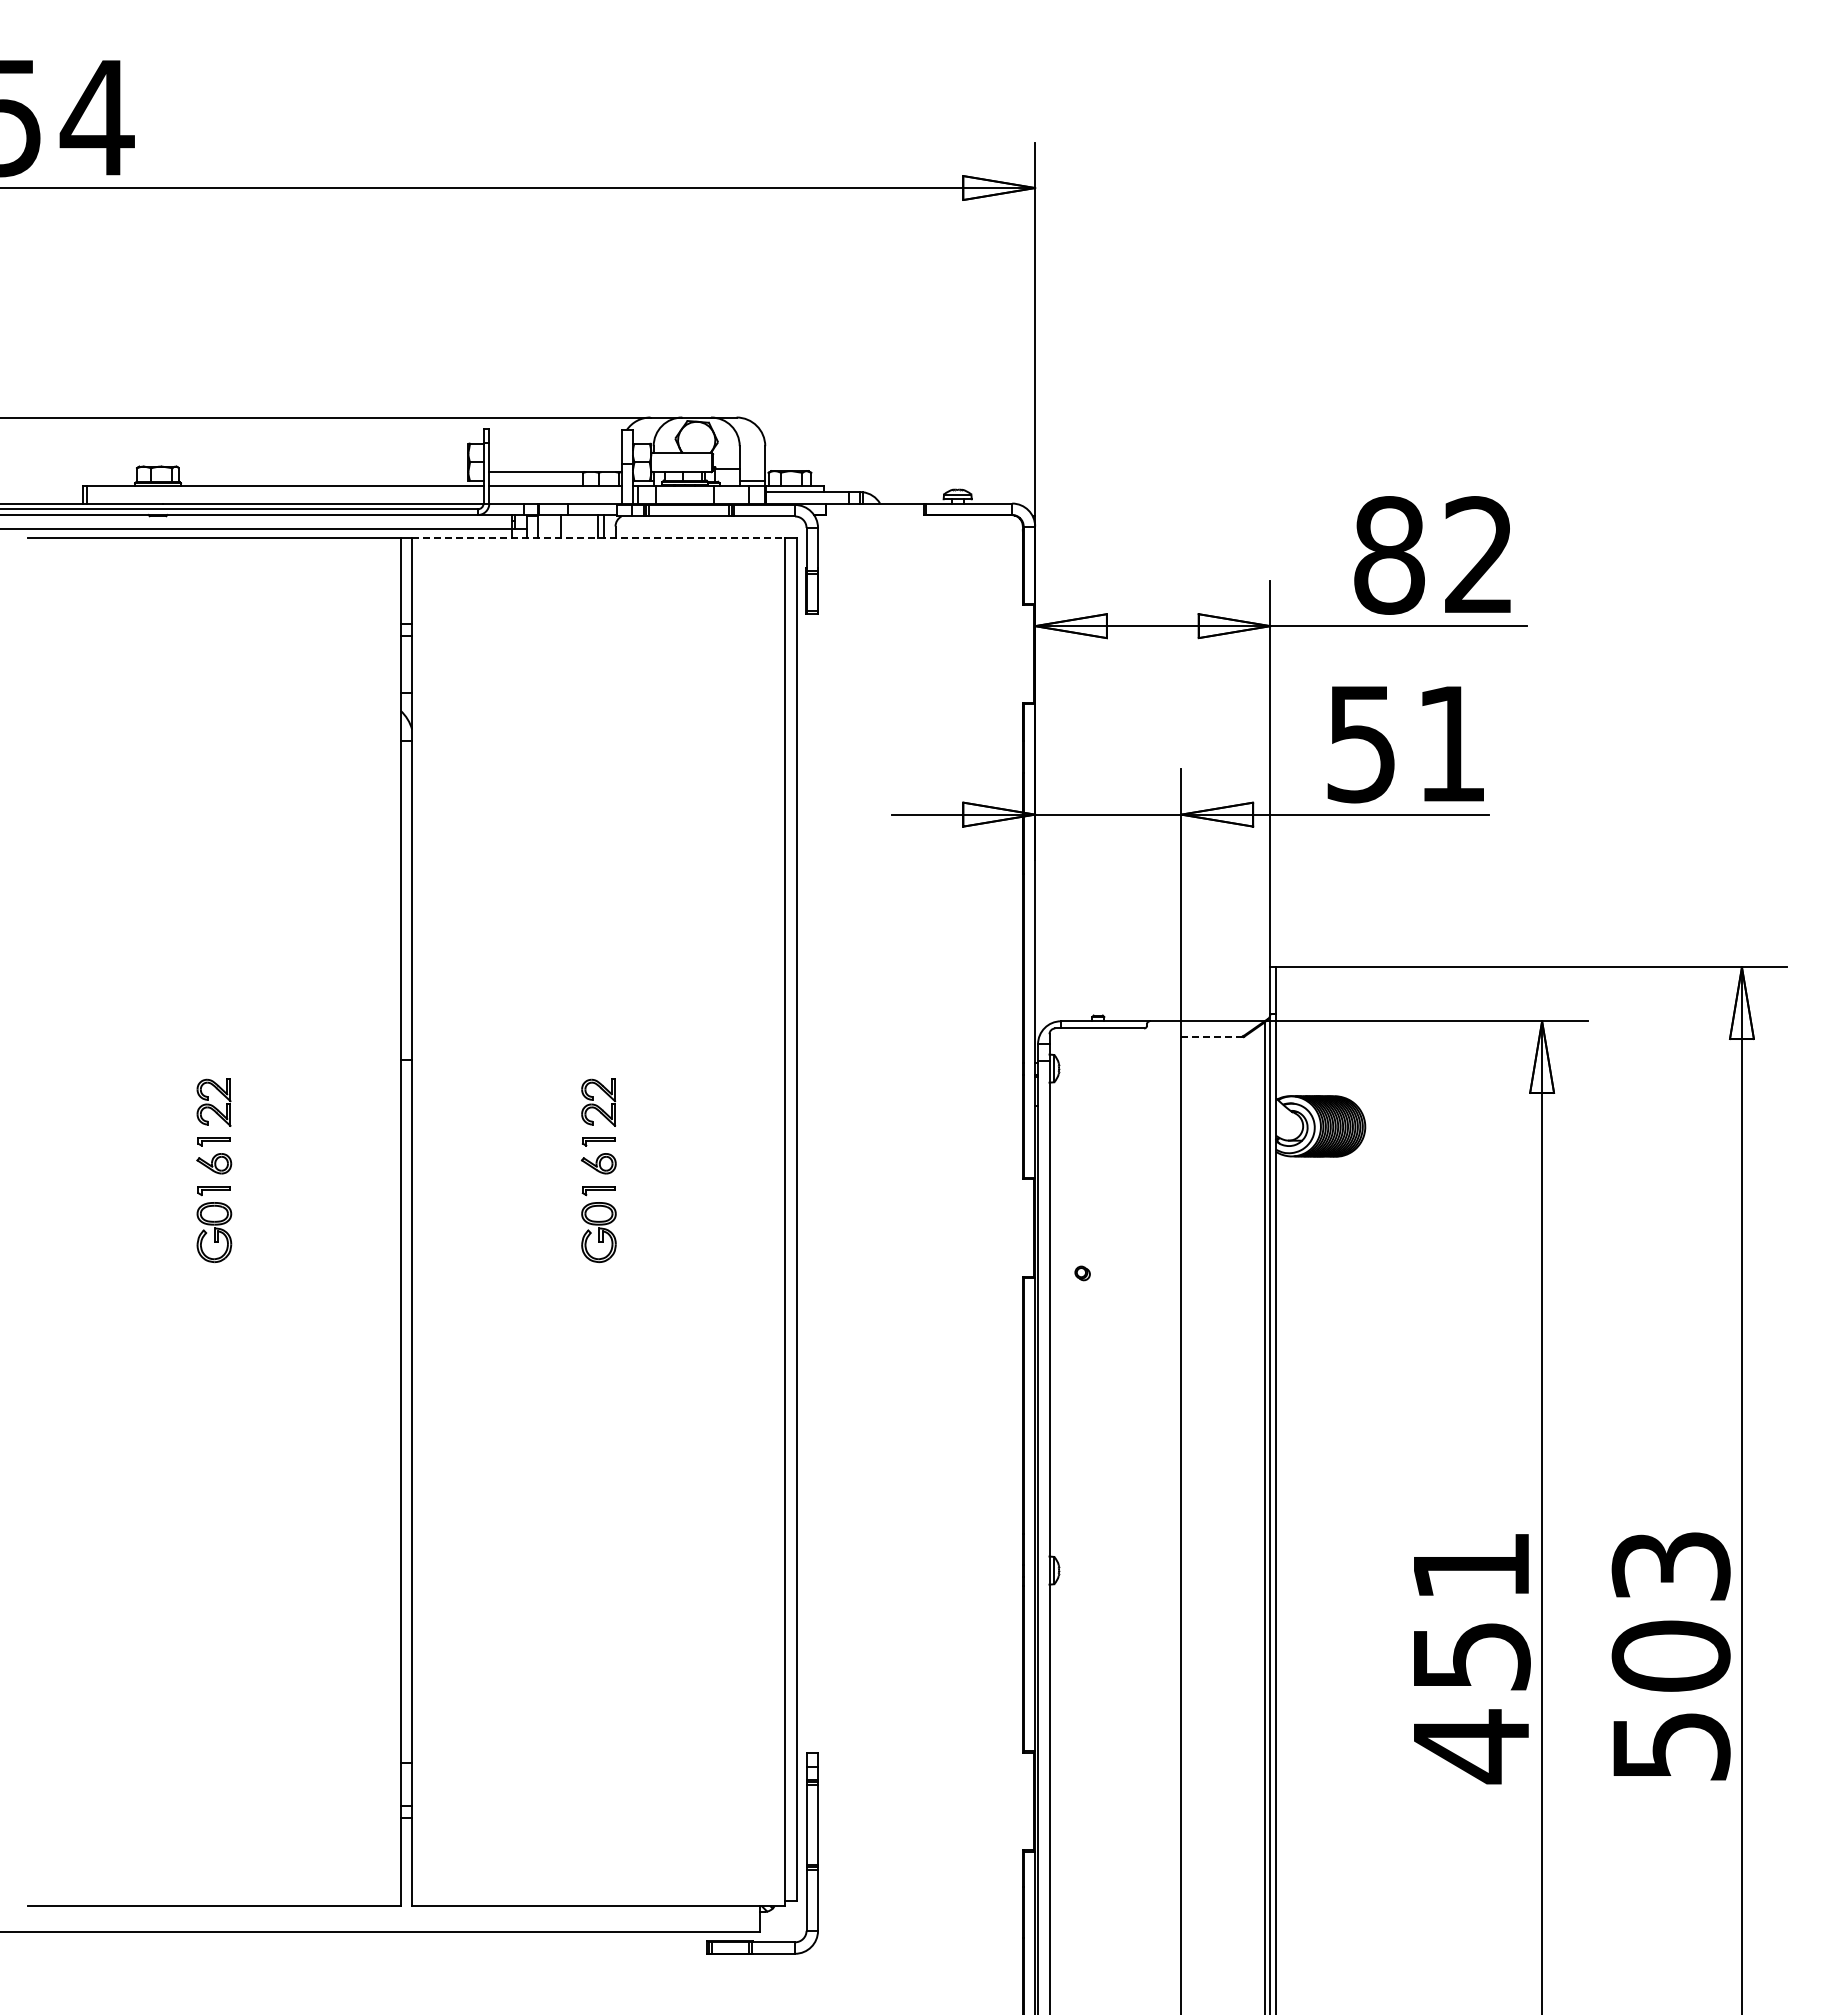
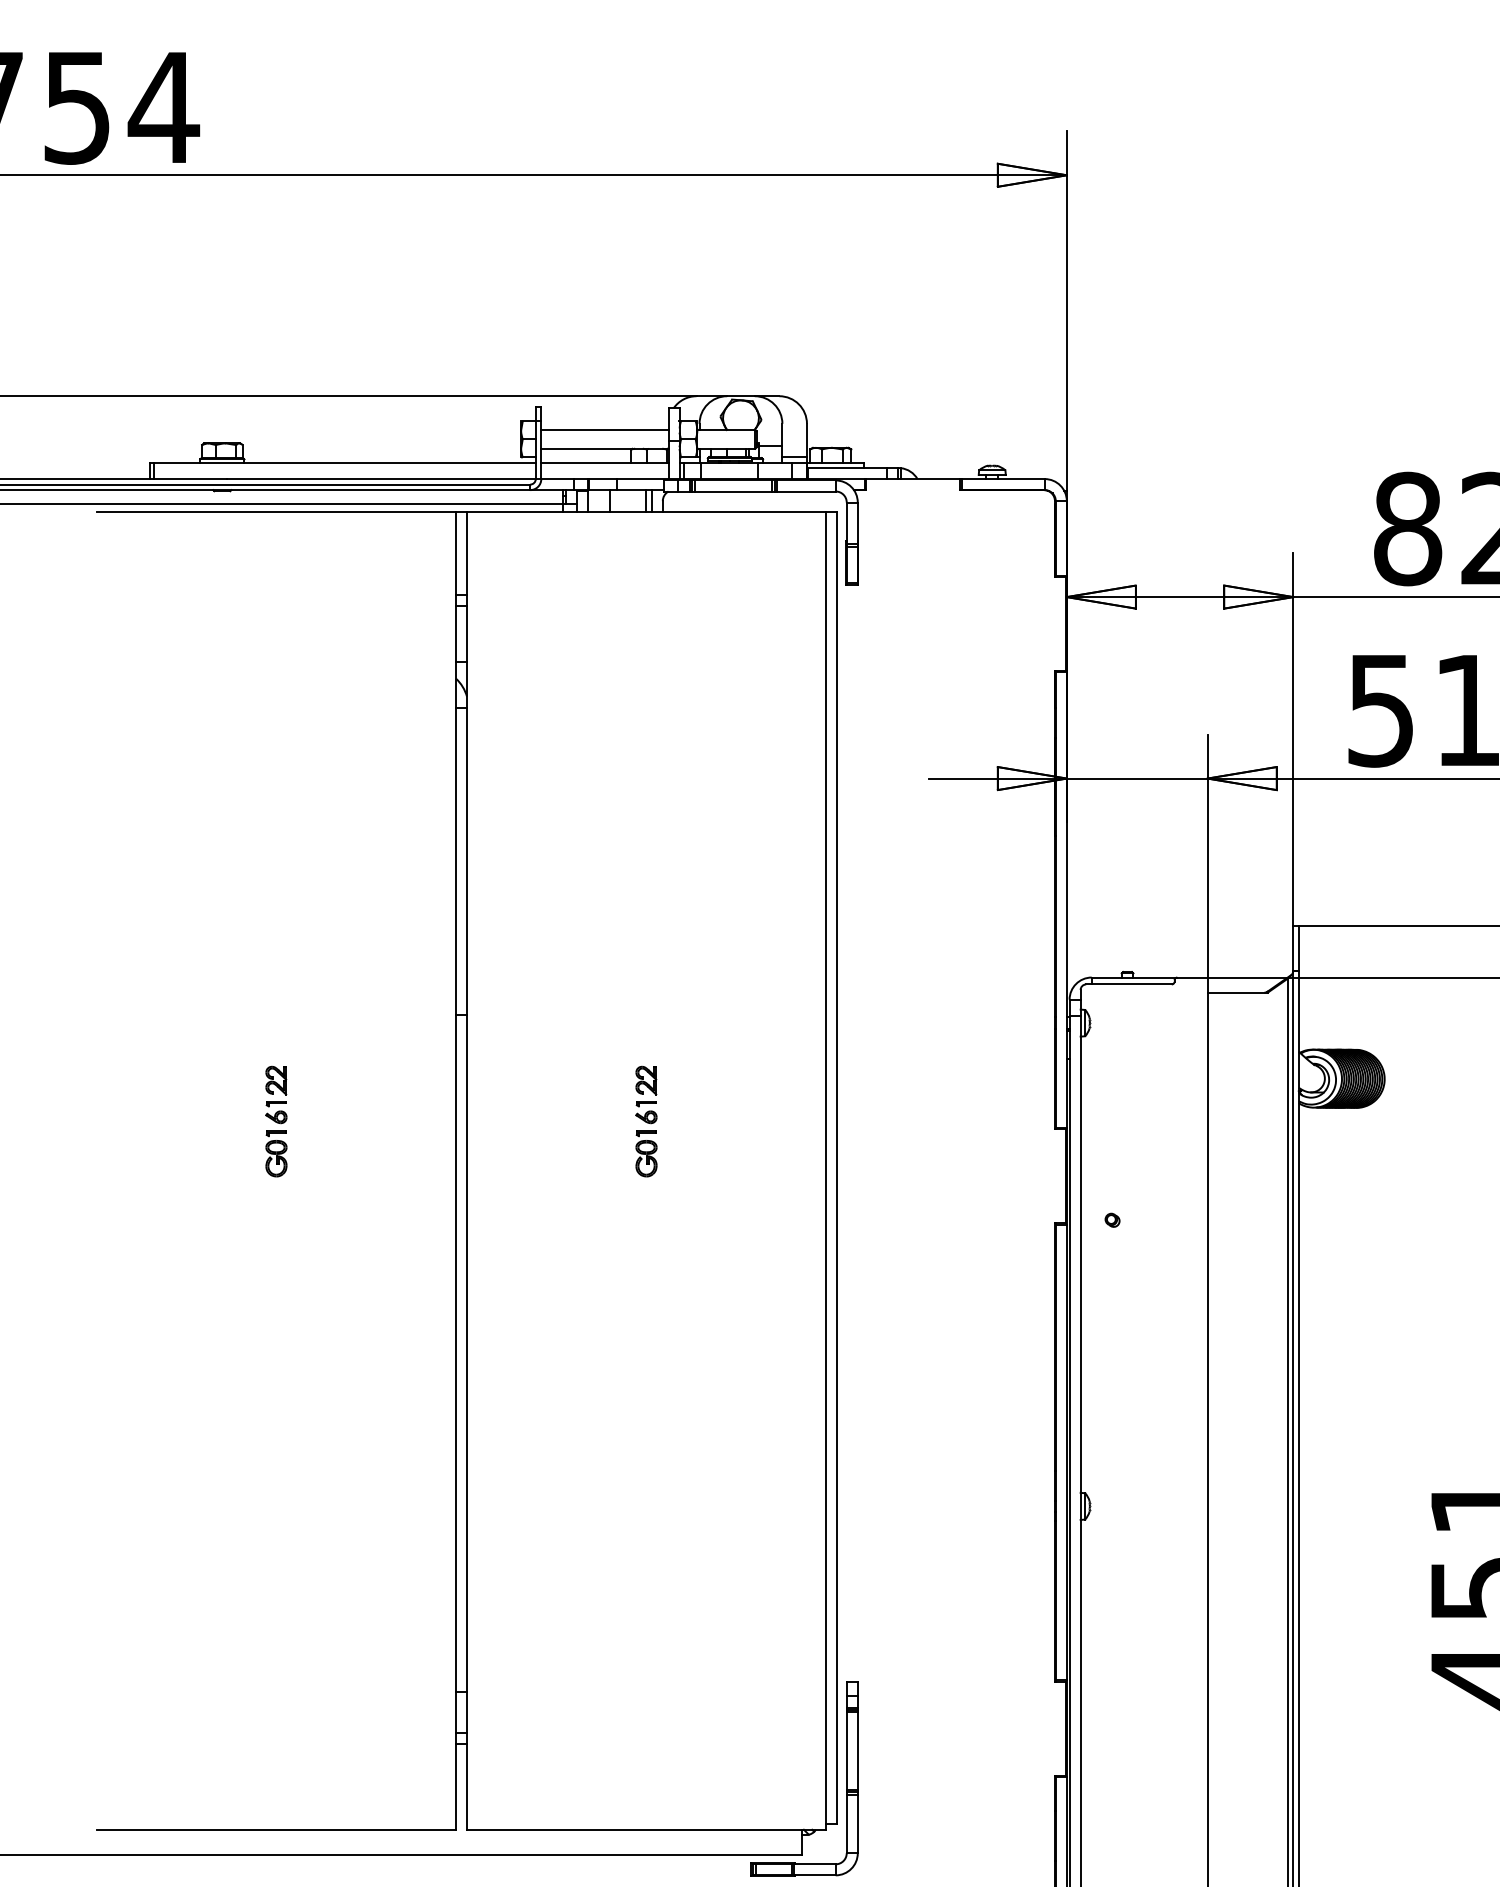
line: (555, 452) -> (605, 429), added
line: (599, 538) -> (647, 512), dashed -> solid
line: (1213, 1037) -> (1238, 993), dashed -> solid
part: (213, 1170) -> (275, 1121), size x0.62
part: (597, 1170) -> (645, 1121), size x0.62

